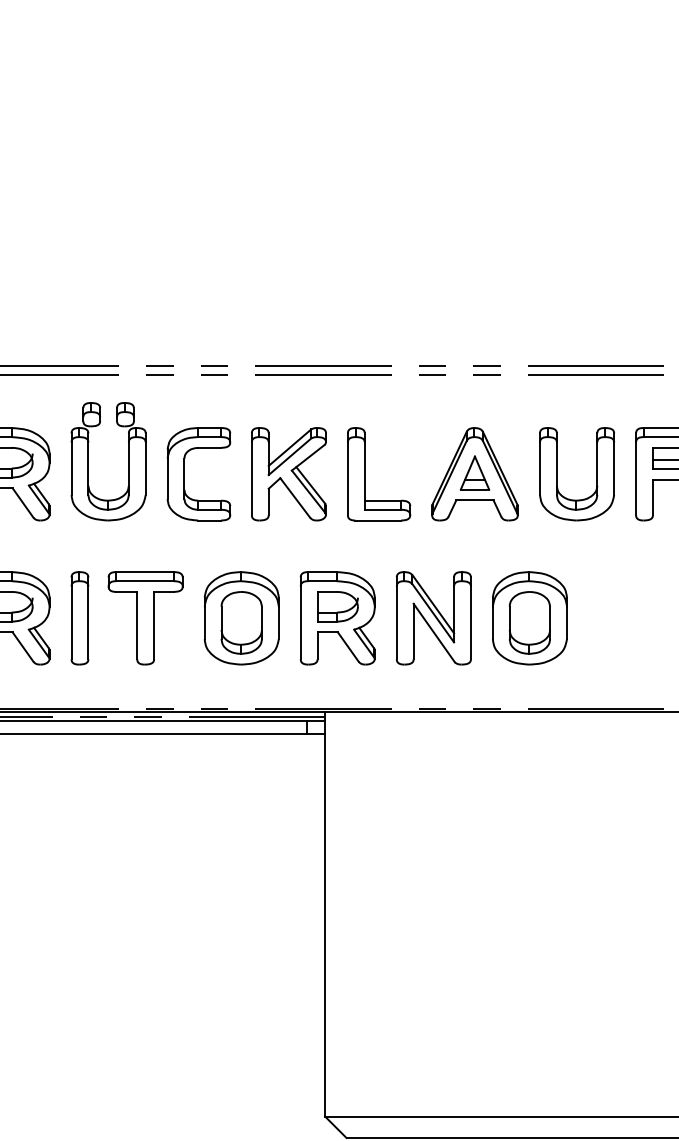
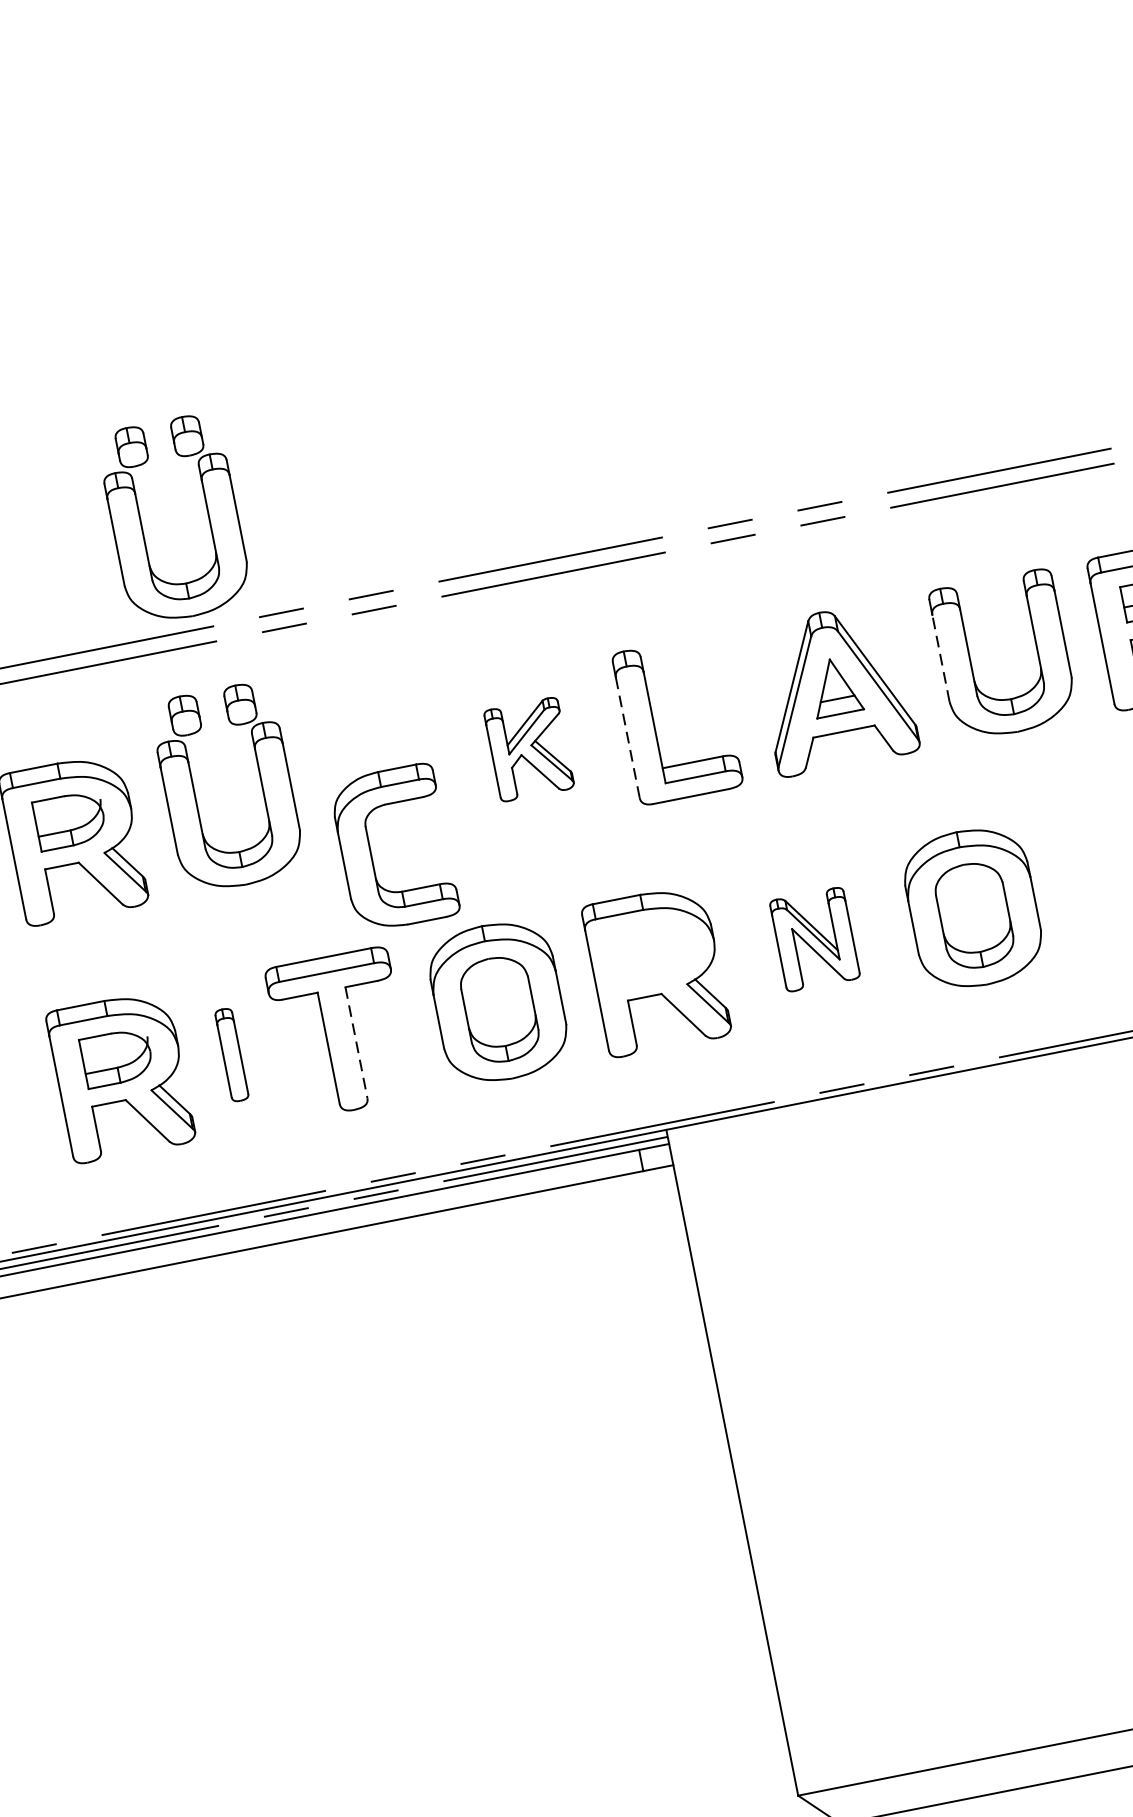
part: (88, 298) -> (141, 525), added
line: (540, 468) -> (941, 657), solid -> dashed
part: (184, 474) -> (370, 853), moved
part: (288, 474) -> (528, 749), size x0.6
line: (347, 478) -> (626, 737), solid -> dashed
part: (337, 606) -> (652, 951), removed
part: (79, 618) -> (231, 1055), size x0.6
part: (433, 618) -> (814, 939), size x0.6
line: (154, 625) -> (357, 1042), solid -> dashed

